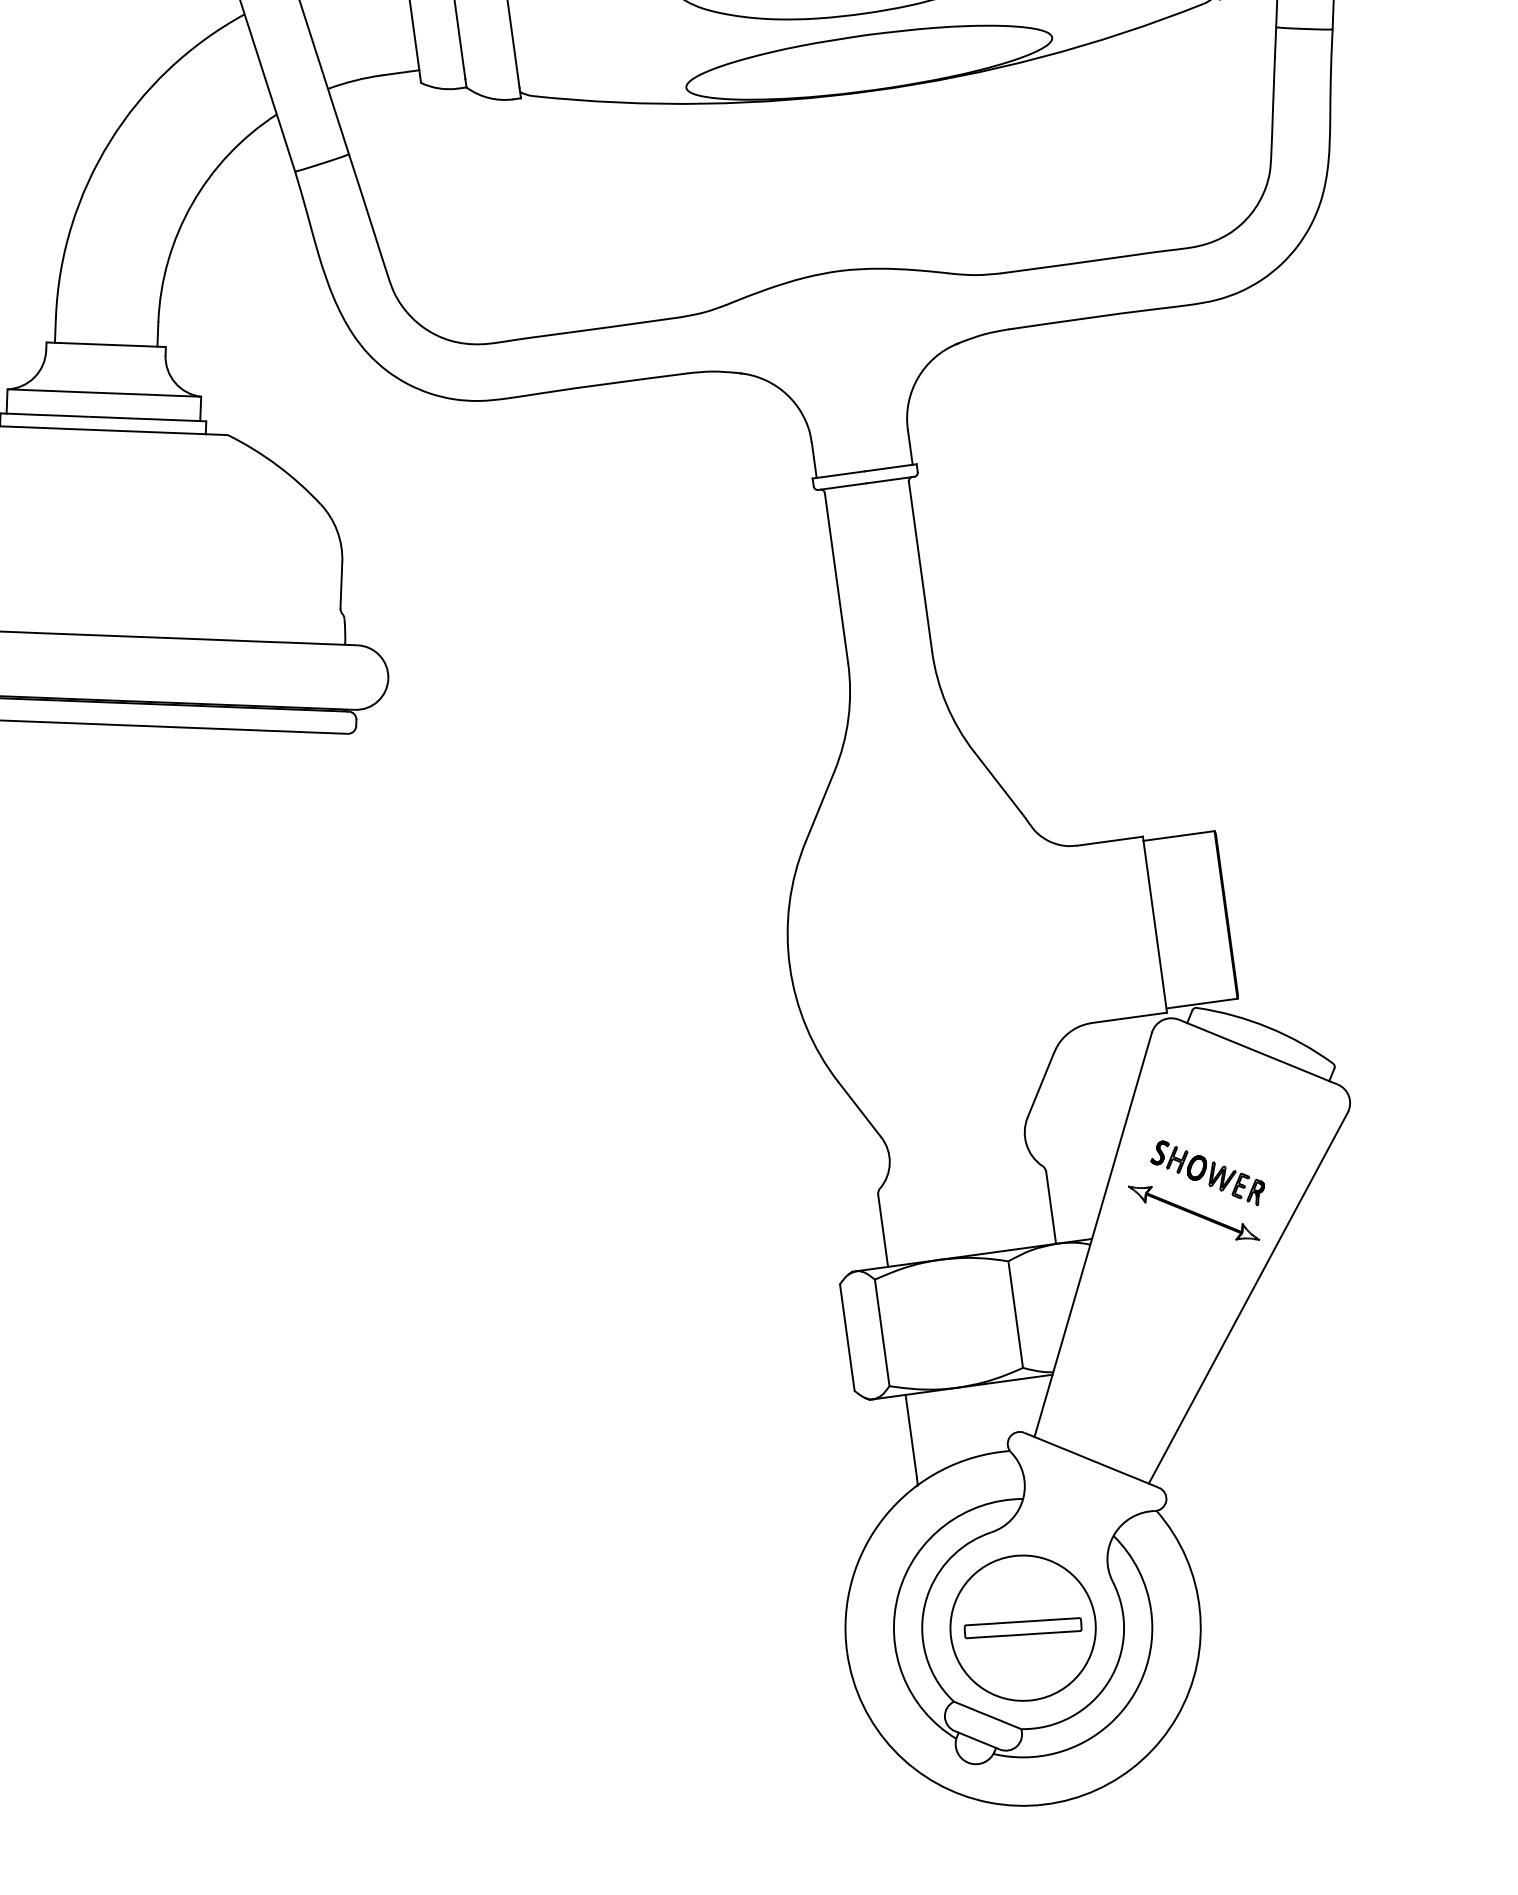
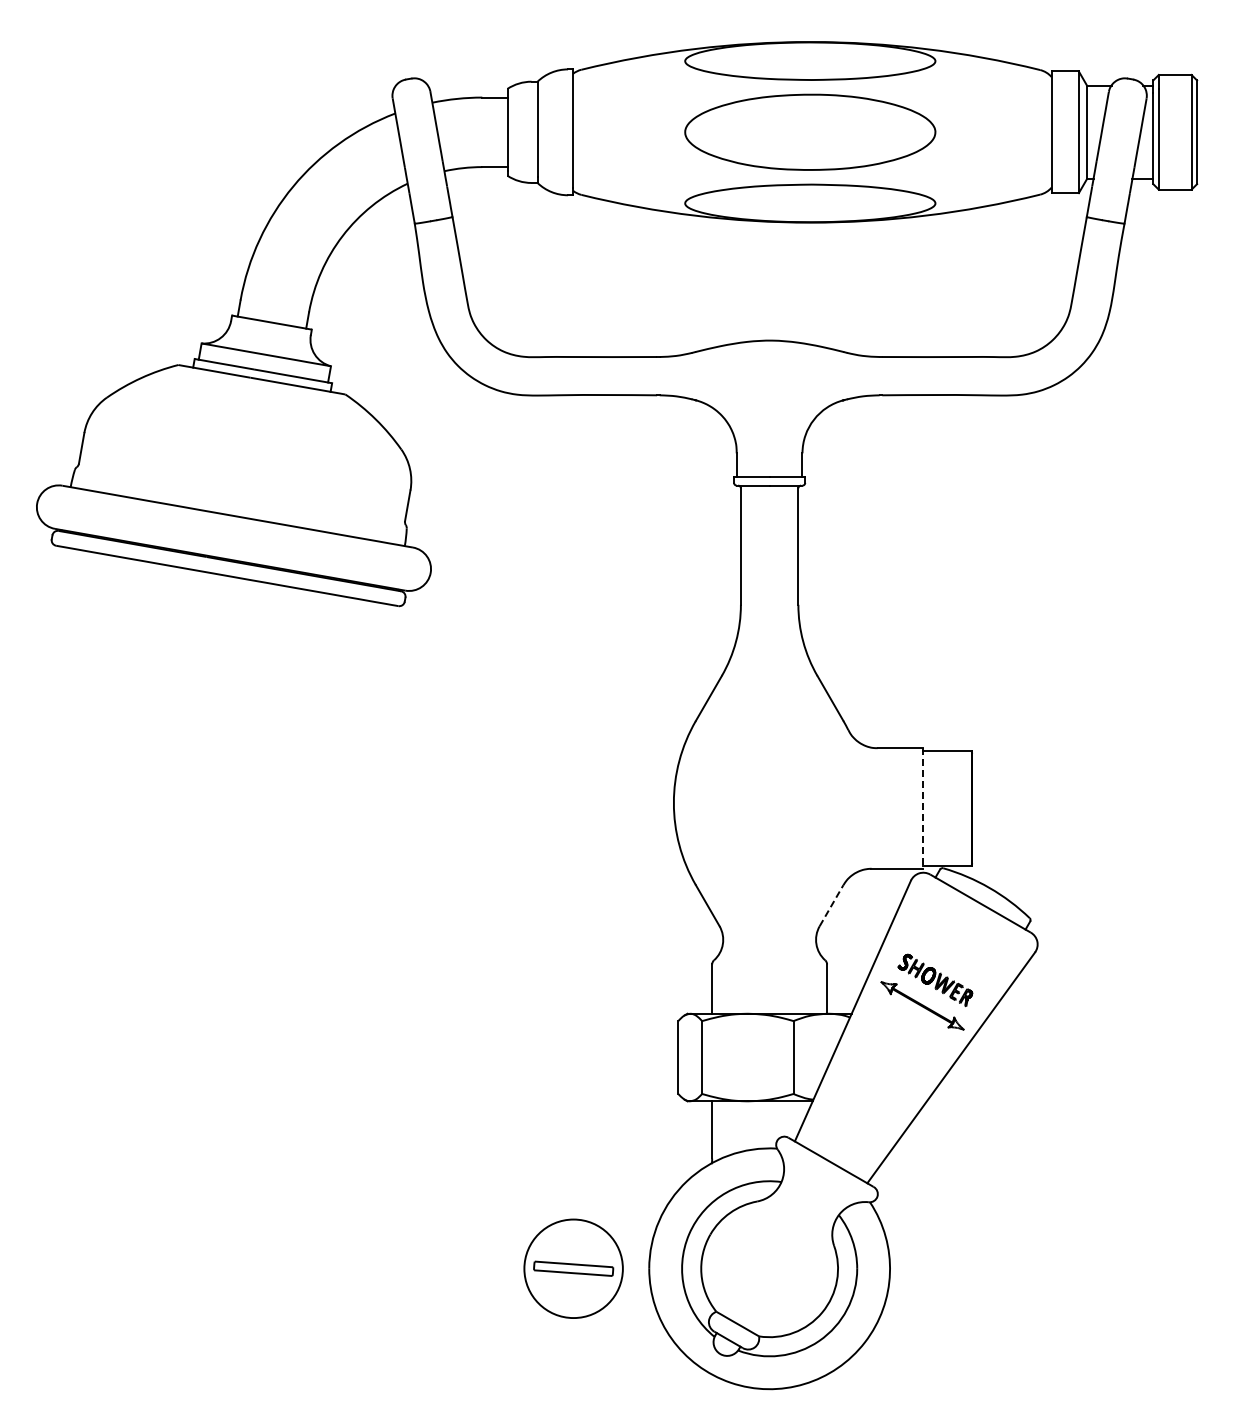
line: (1154, 926) -> (922, 809), solid -> dashed
line: (1040, 1084) -> (831, 905), solid -> dashed
part: (1022, 1627) -> (573, 1268), moved

